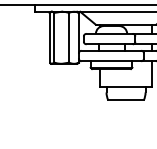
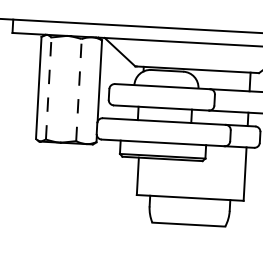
line: (54, 37) -> (49, 87), solid -> dashed
line: (69, 37) -> (79, 89), solid -> dashed

